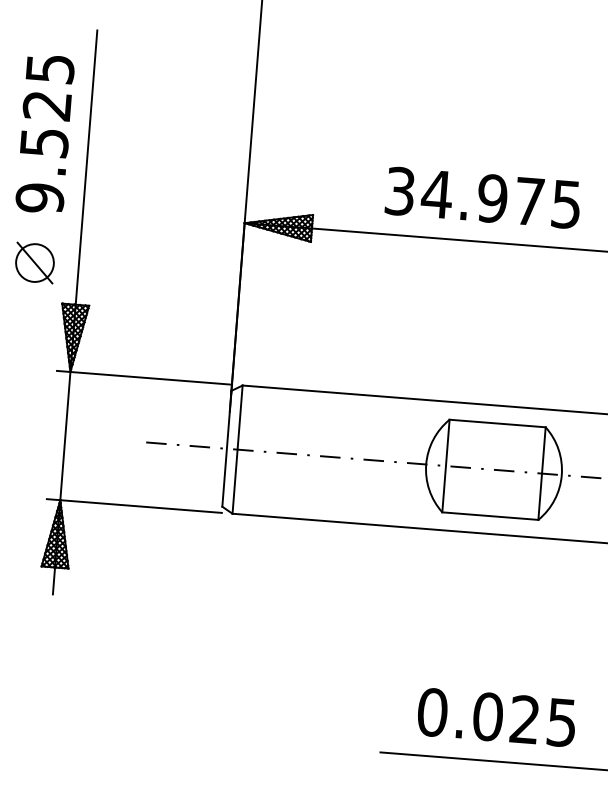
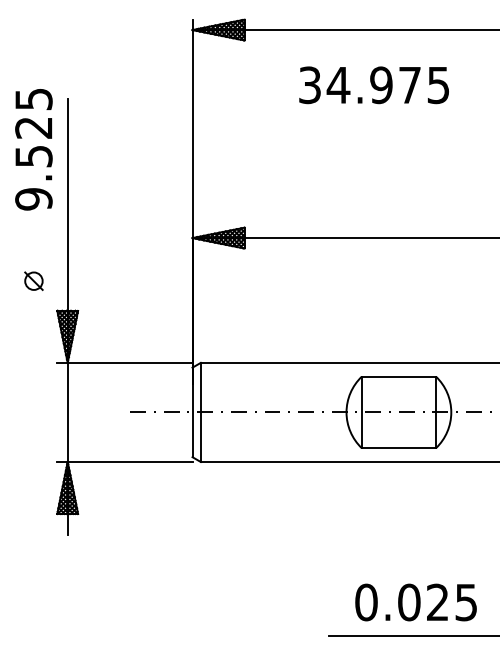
text: (44, 133) -> (33, 149), moved
text: (482, 198) -> (373, 85), moved
part: (34, 261) -> (33, 280), size x0.6

